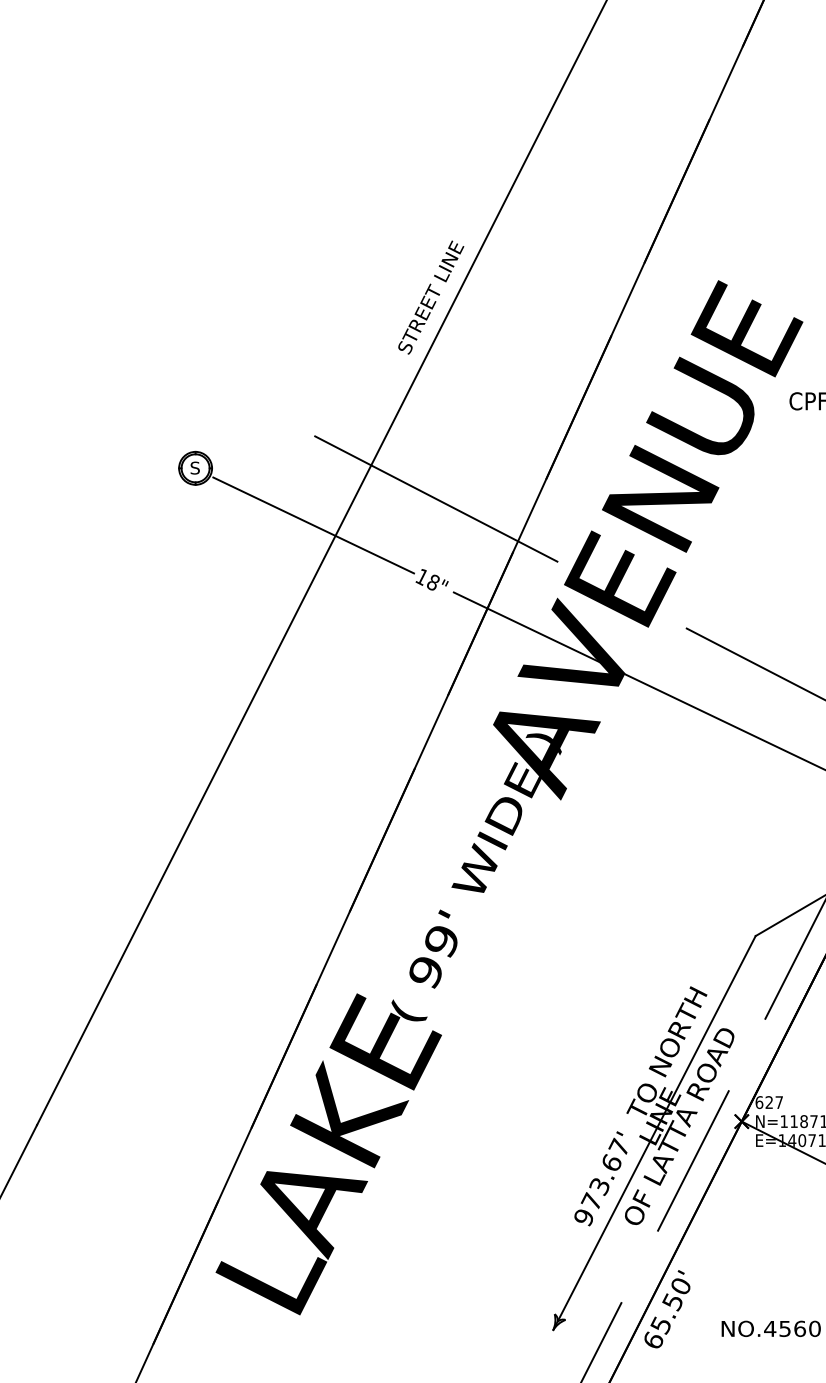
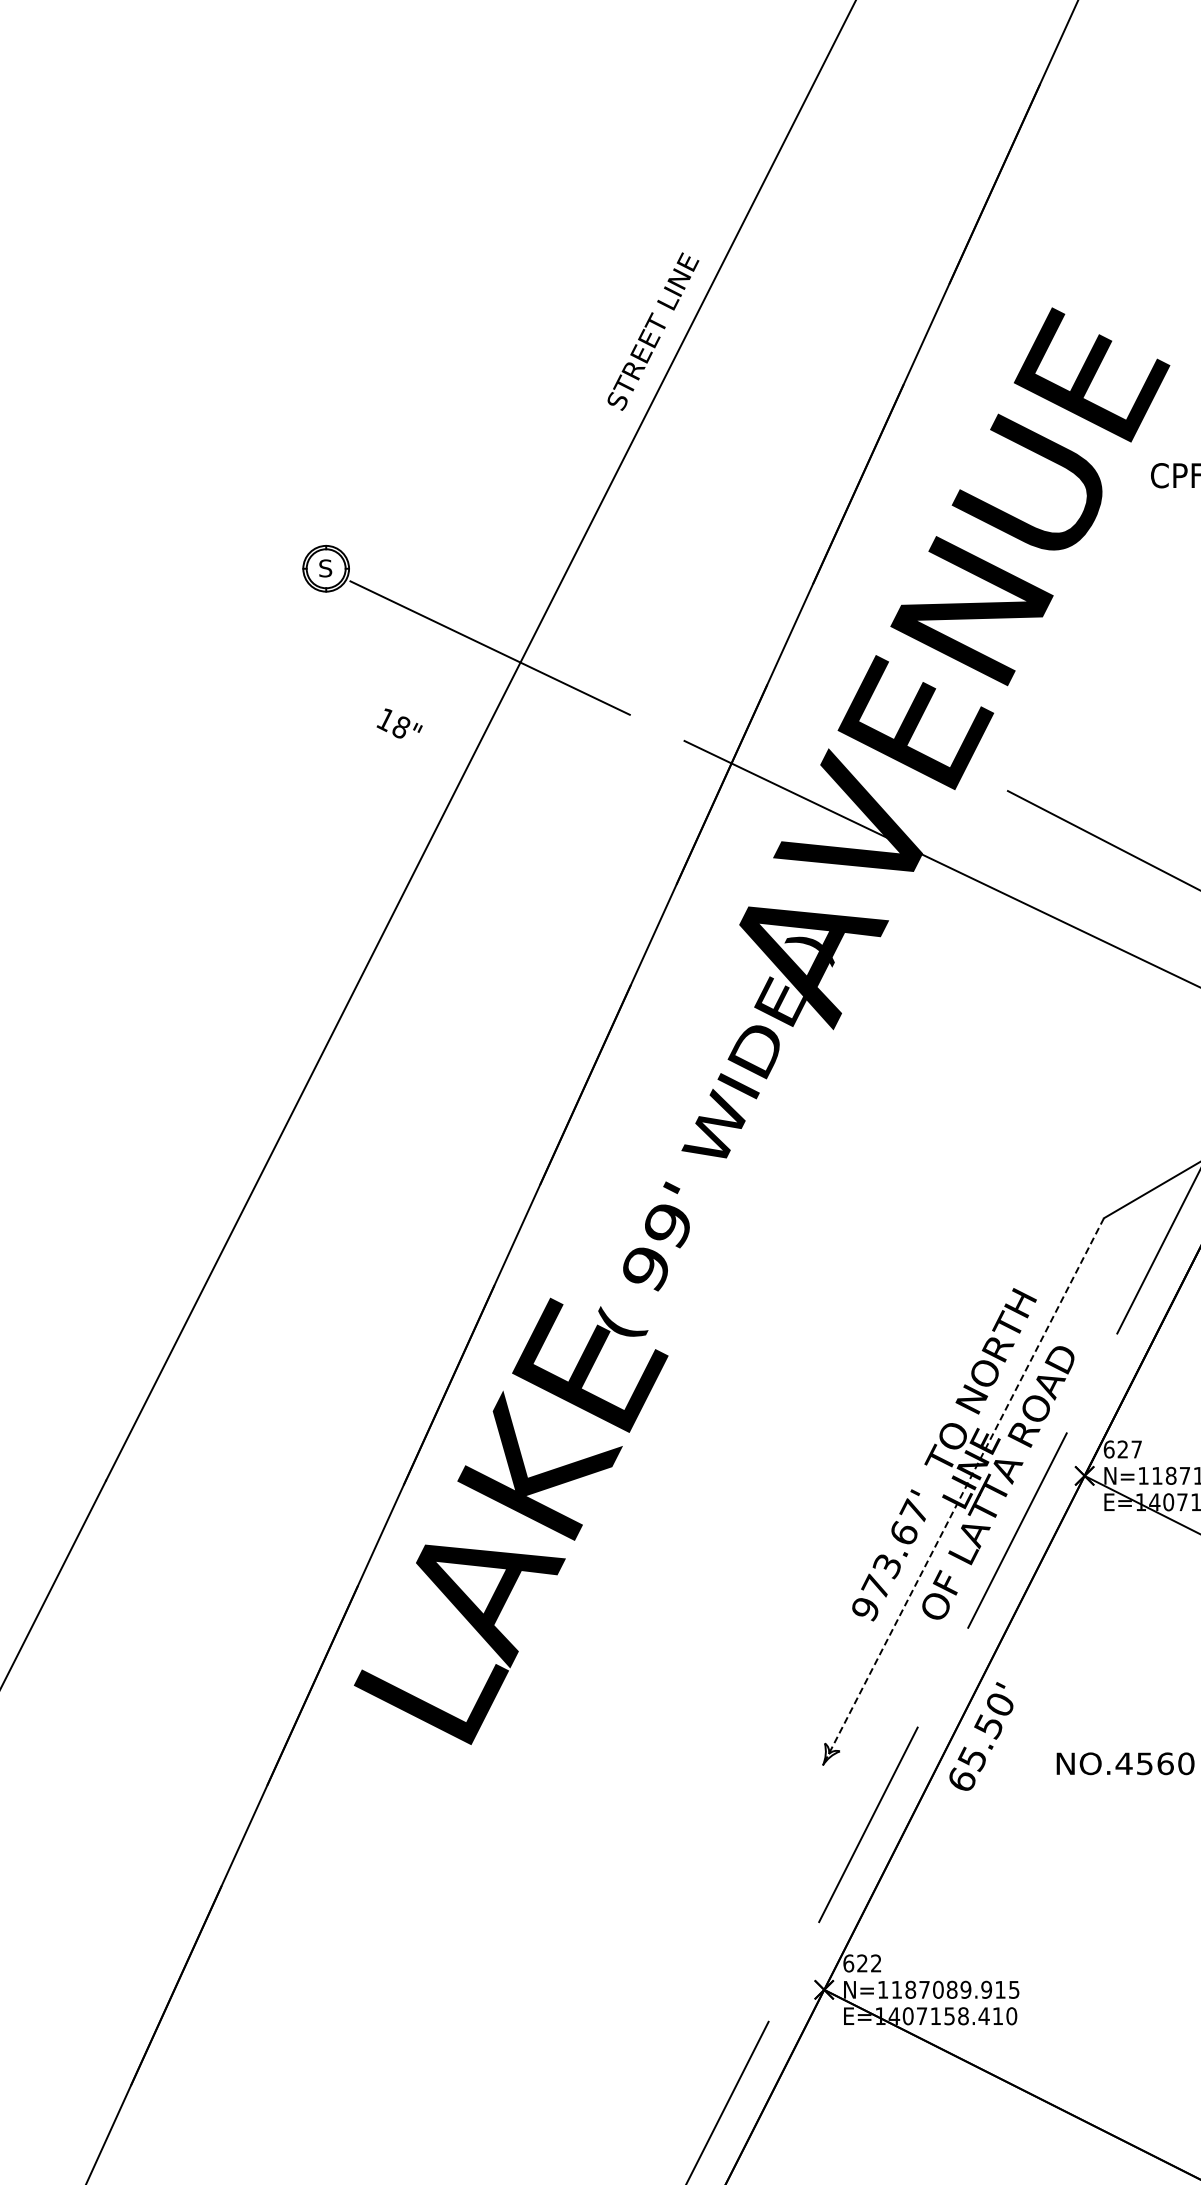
line: (436, 498) -> (660, 610), removed
text: (432, 579) -> (399, 723), moved
line: (654, 1132) -> (963, 1491), solid -> dashed

